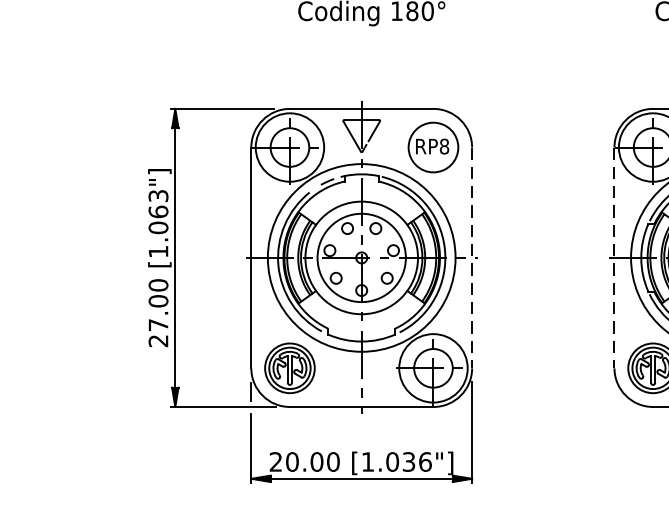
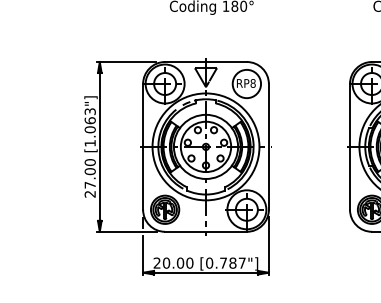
line: (471, 257) -> (268, 146), dashed -> solid
line: (615, 257) -> (350, 146), dashed -> solid
text: (395, 460) -> (225, 262), [1.036"] -> [0.787"]

